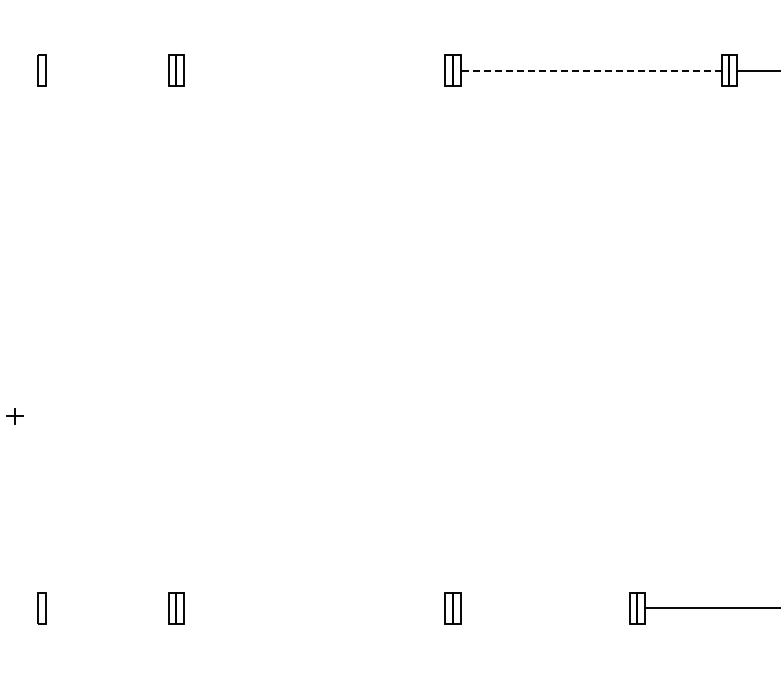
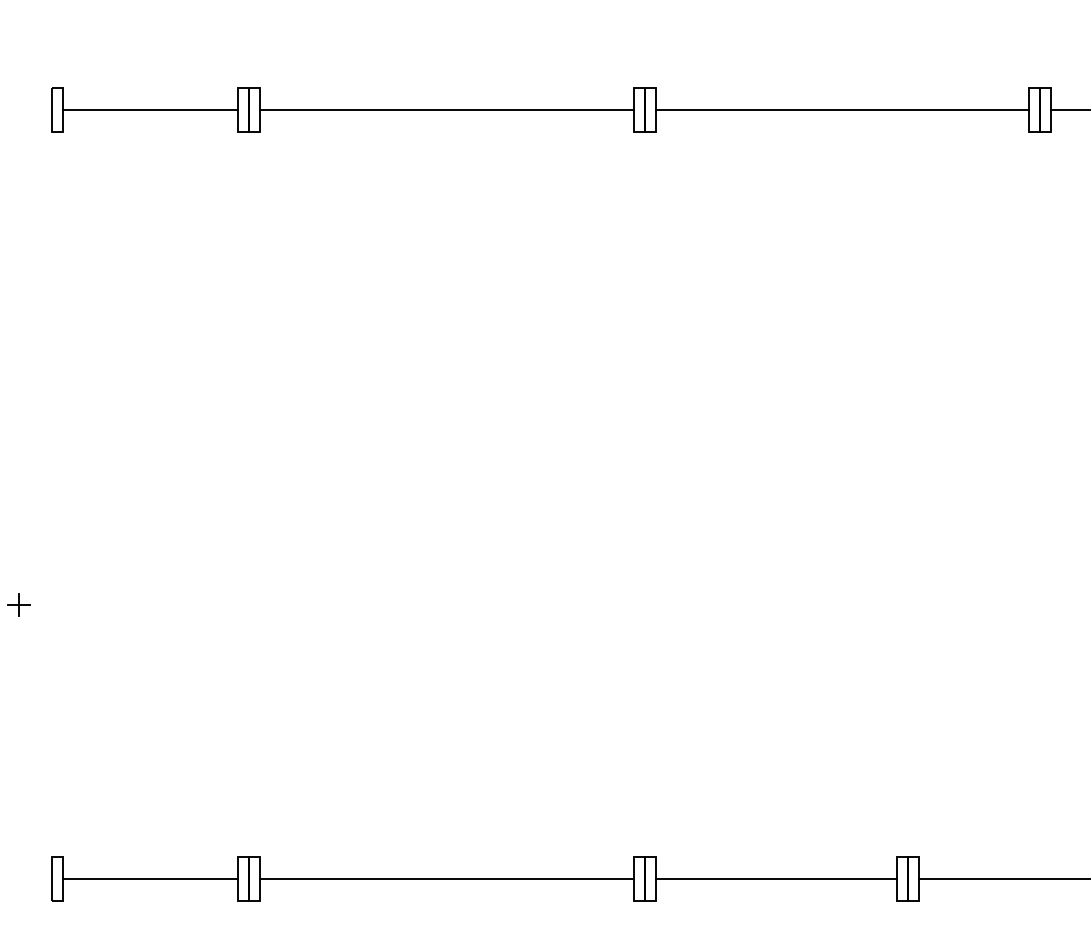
line: (106, 70) -> (149, 110), added
line: (314, 70) -> (446, 110), added
line: (591, 70) -> (842, 110), dashed -> solid
line: (106, 608) -> (149, 879), added
line: (314, 608) -> (446, 879), added
line: (544, 608) -> (775, 879), added

